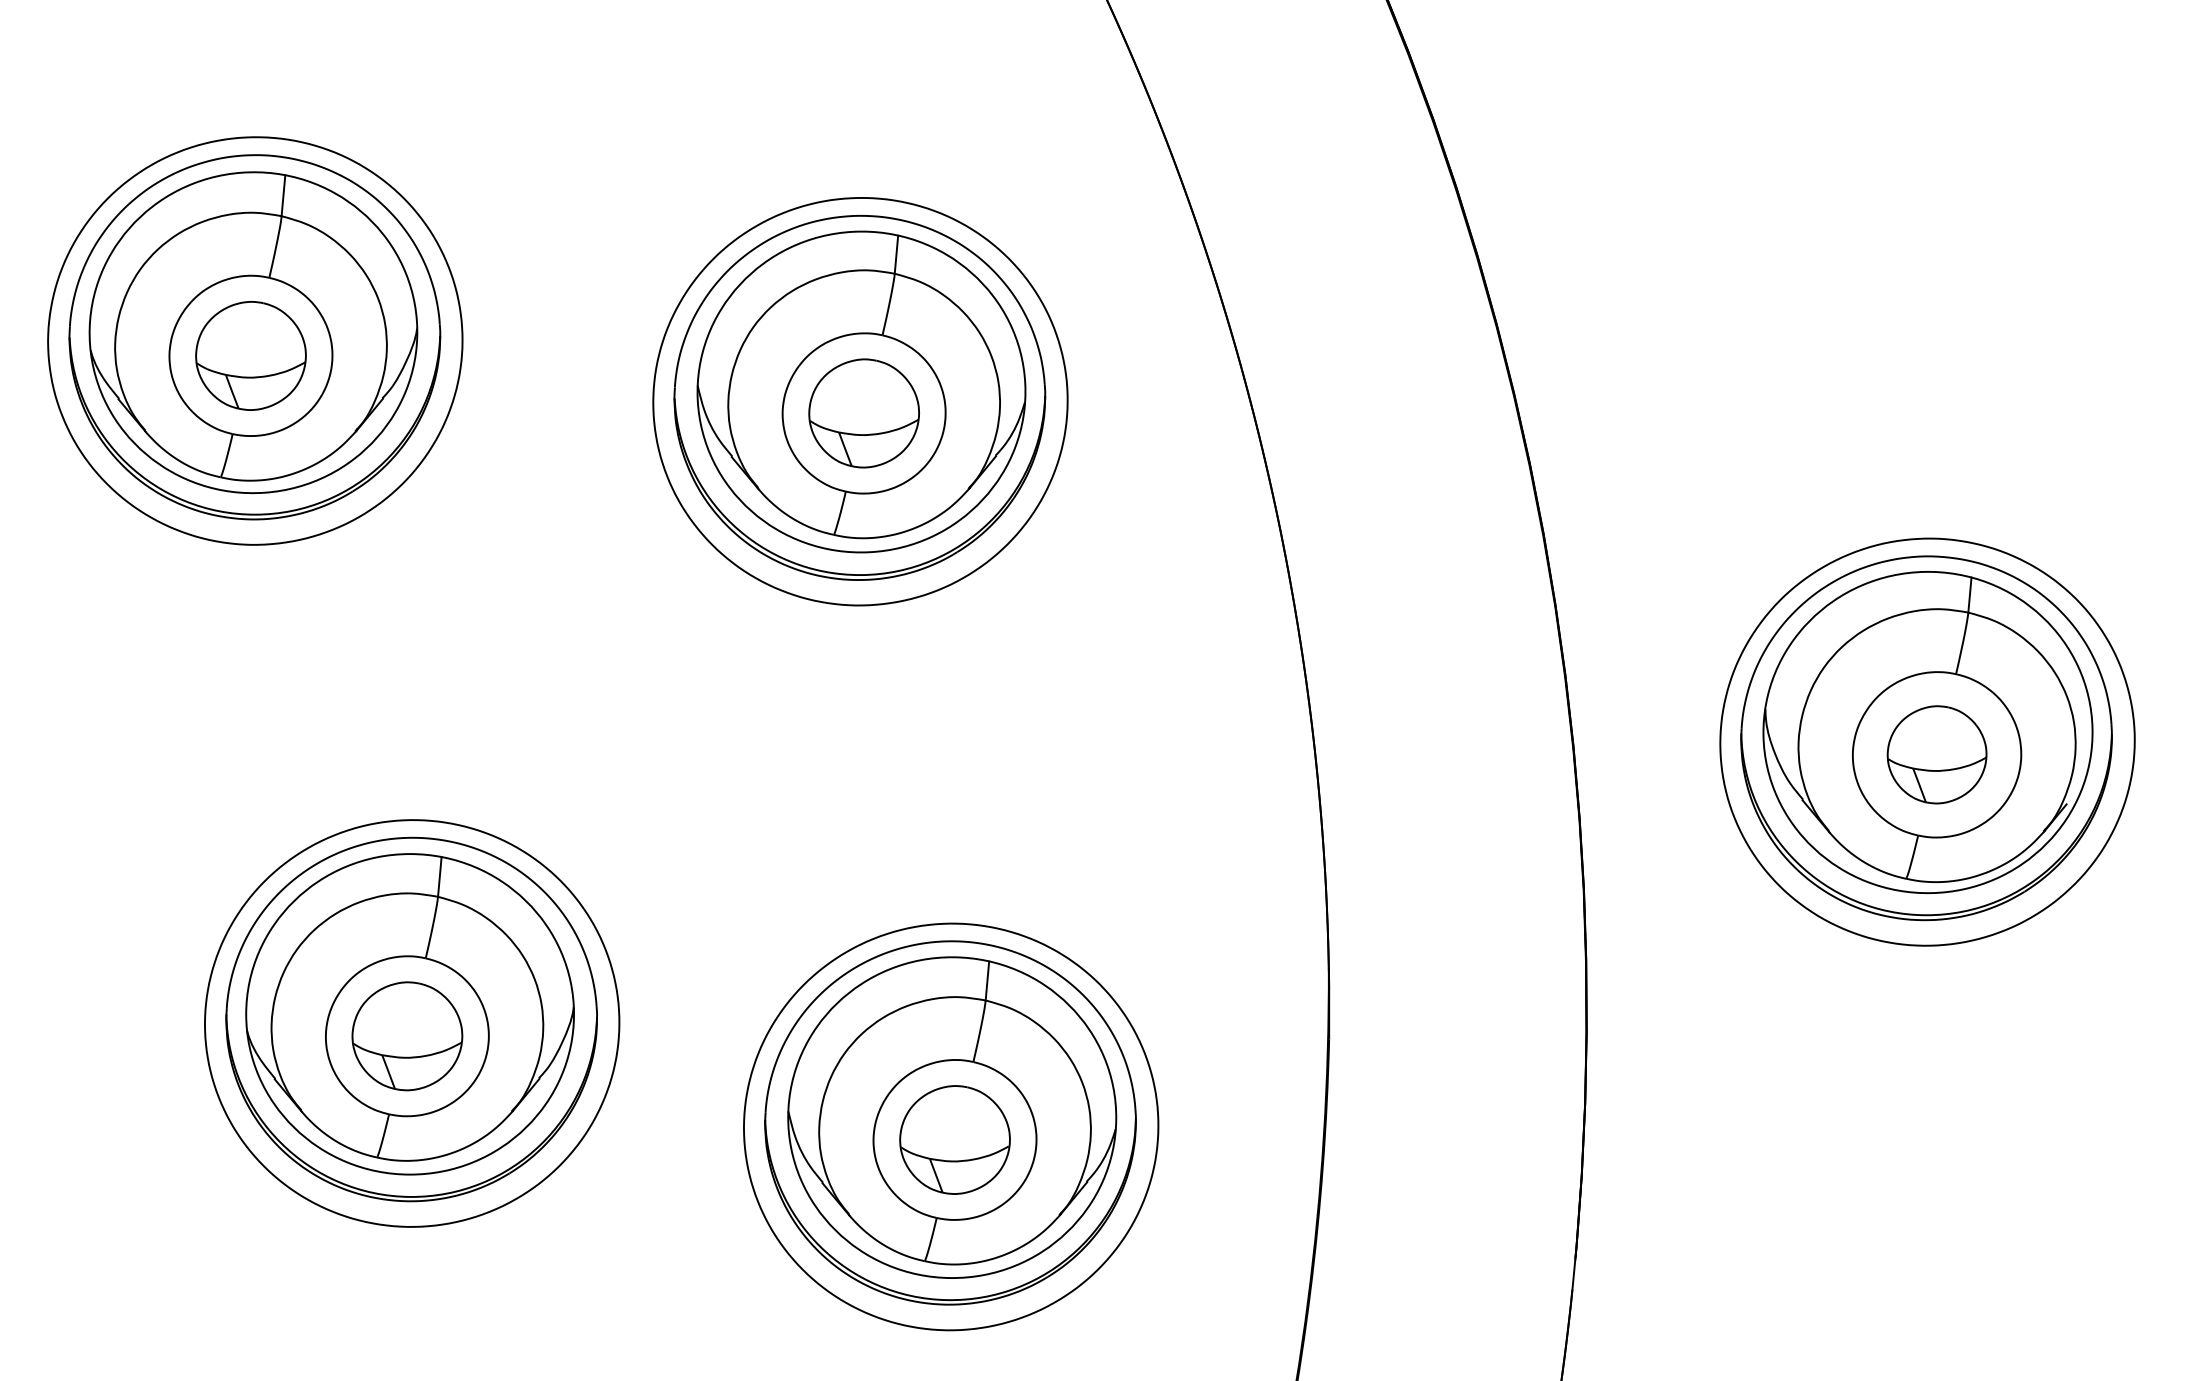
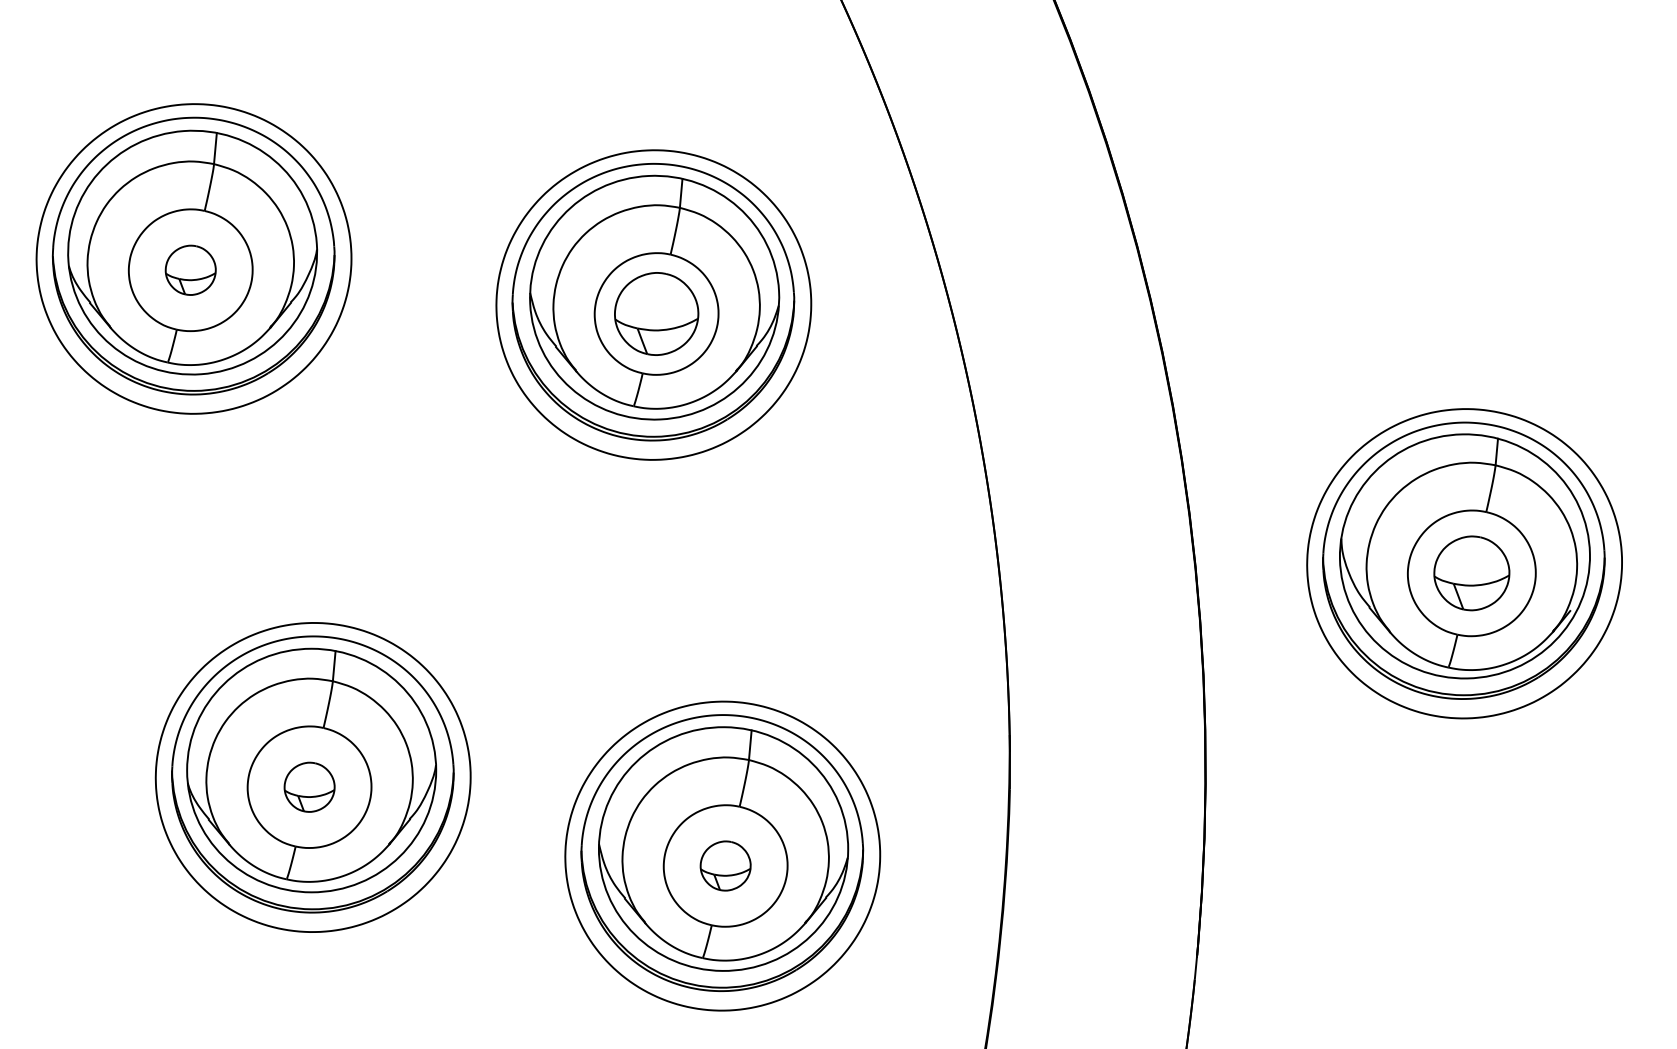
part: (250, 355) -> (190, 269), size x0.6
part: (407, 1036) -> (309, 787), size x0.6
part: (954, 1139) -> (725, 865), size x0.6

